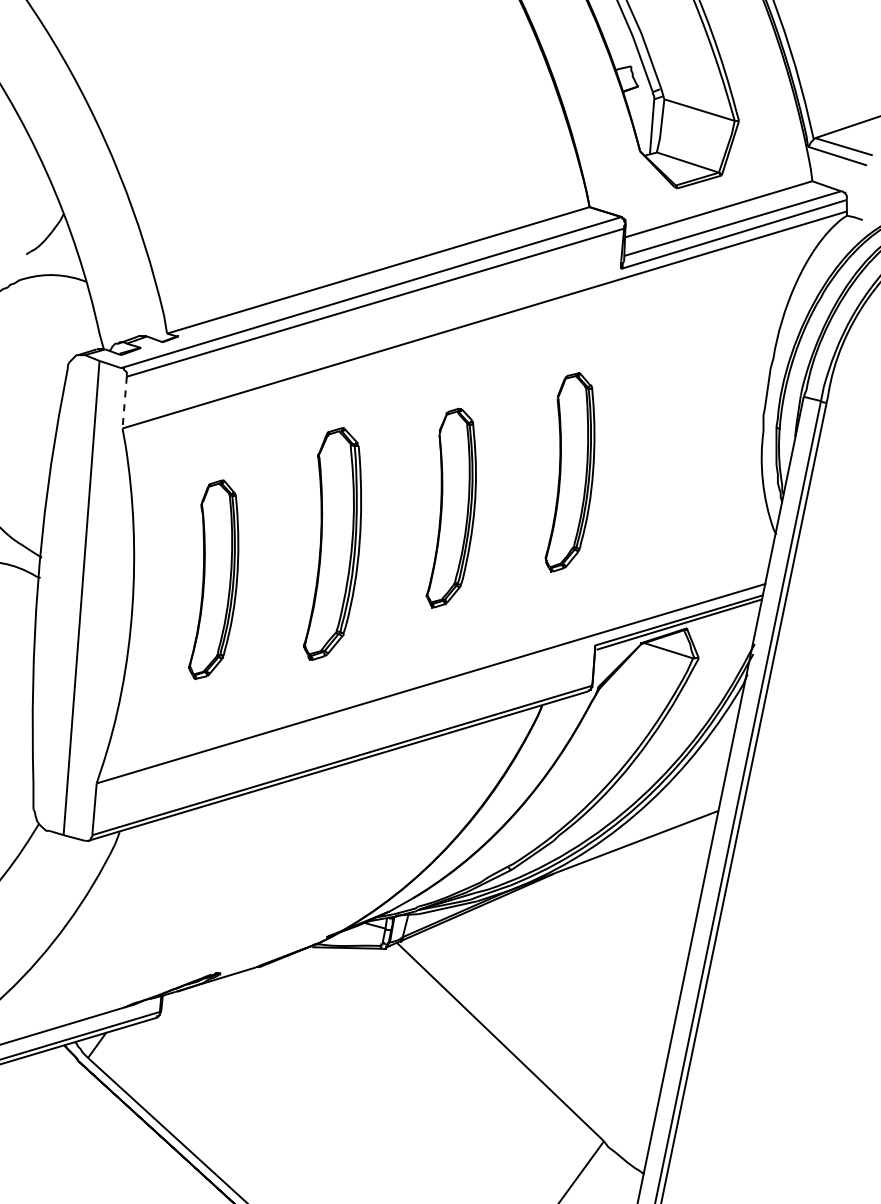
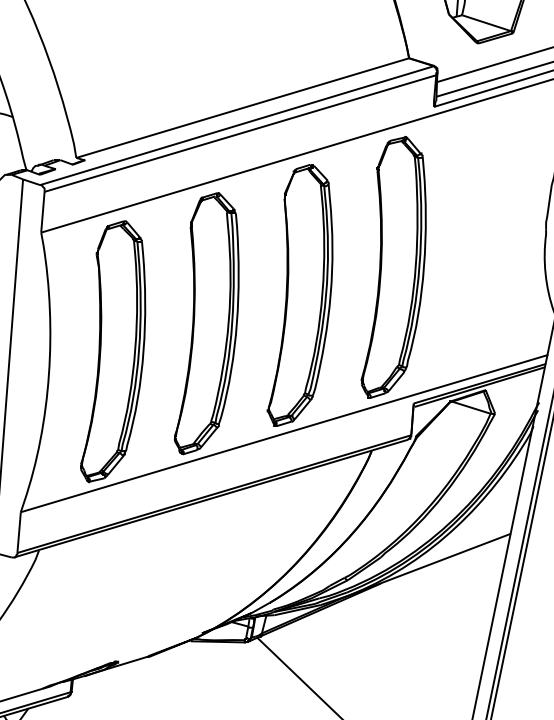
line: (124, 402) -> (42, 212), dashed -> solid
part: (569, 471) -> (393, 266), size x1.67
part: (451, 507) -> (300, 294), size x1.67
part: (332, 543) -> (206, 323), size x1.43
part: (213, 579) -> (112, 351), size x1.67

